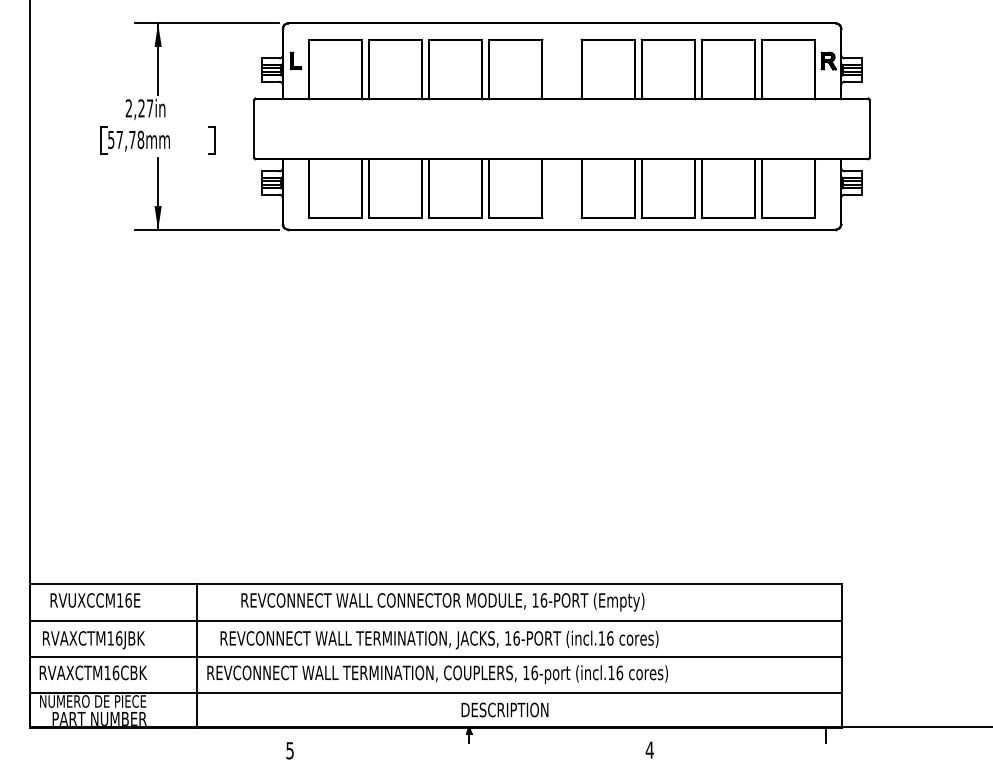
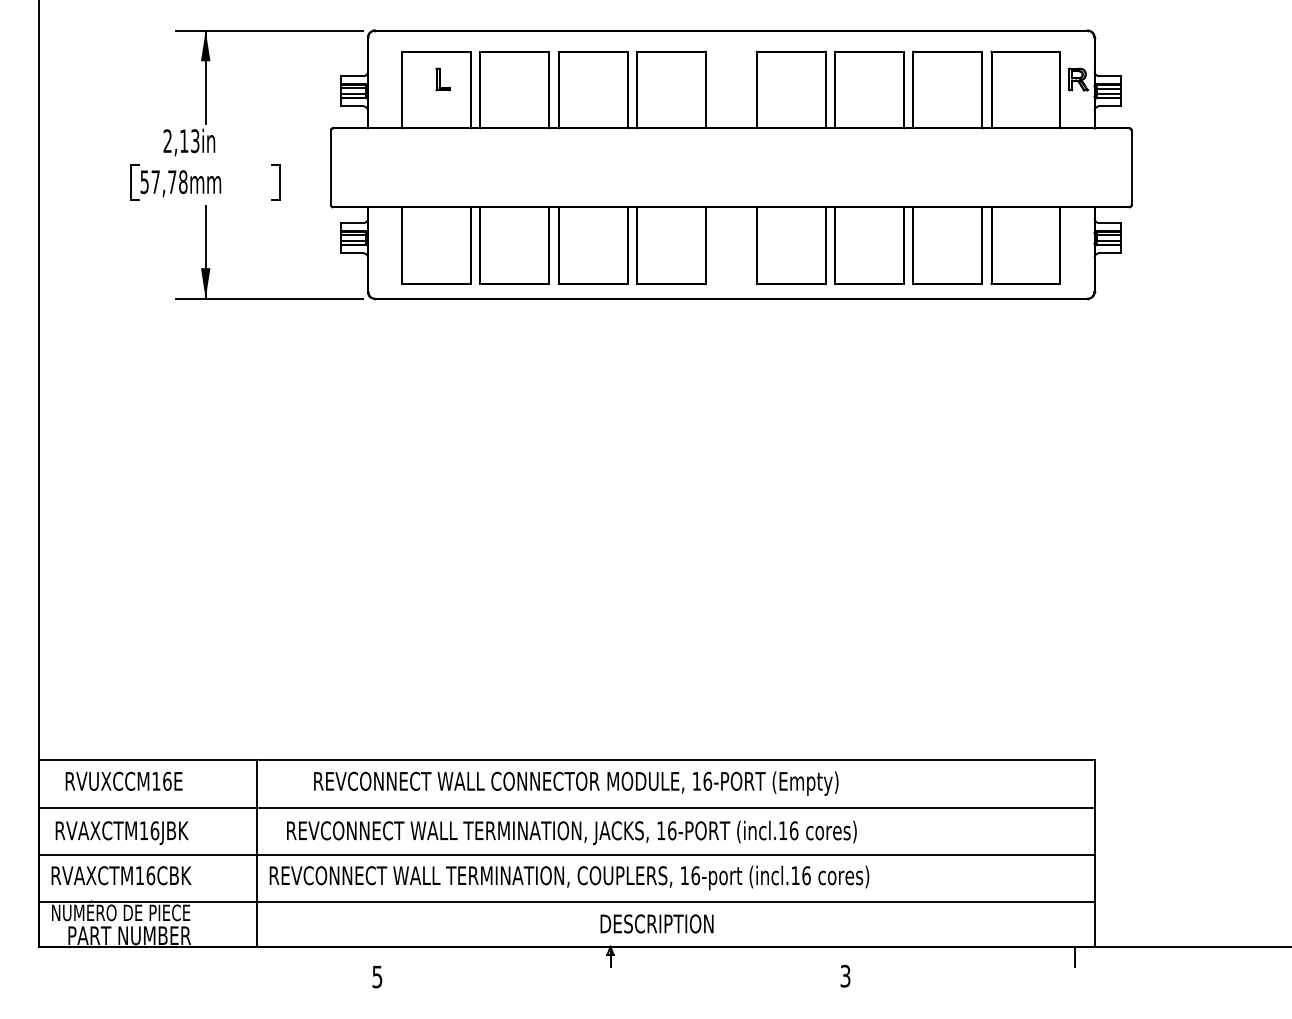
part: (295, 61) -> (442, 79), moved
text: (145, 108) -> (189, 141), 2,27in -> 2,13in
text: (649, 749) -> (845, 975), 4 -> 3

